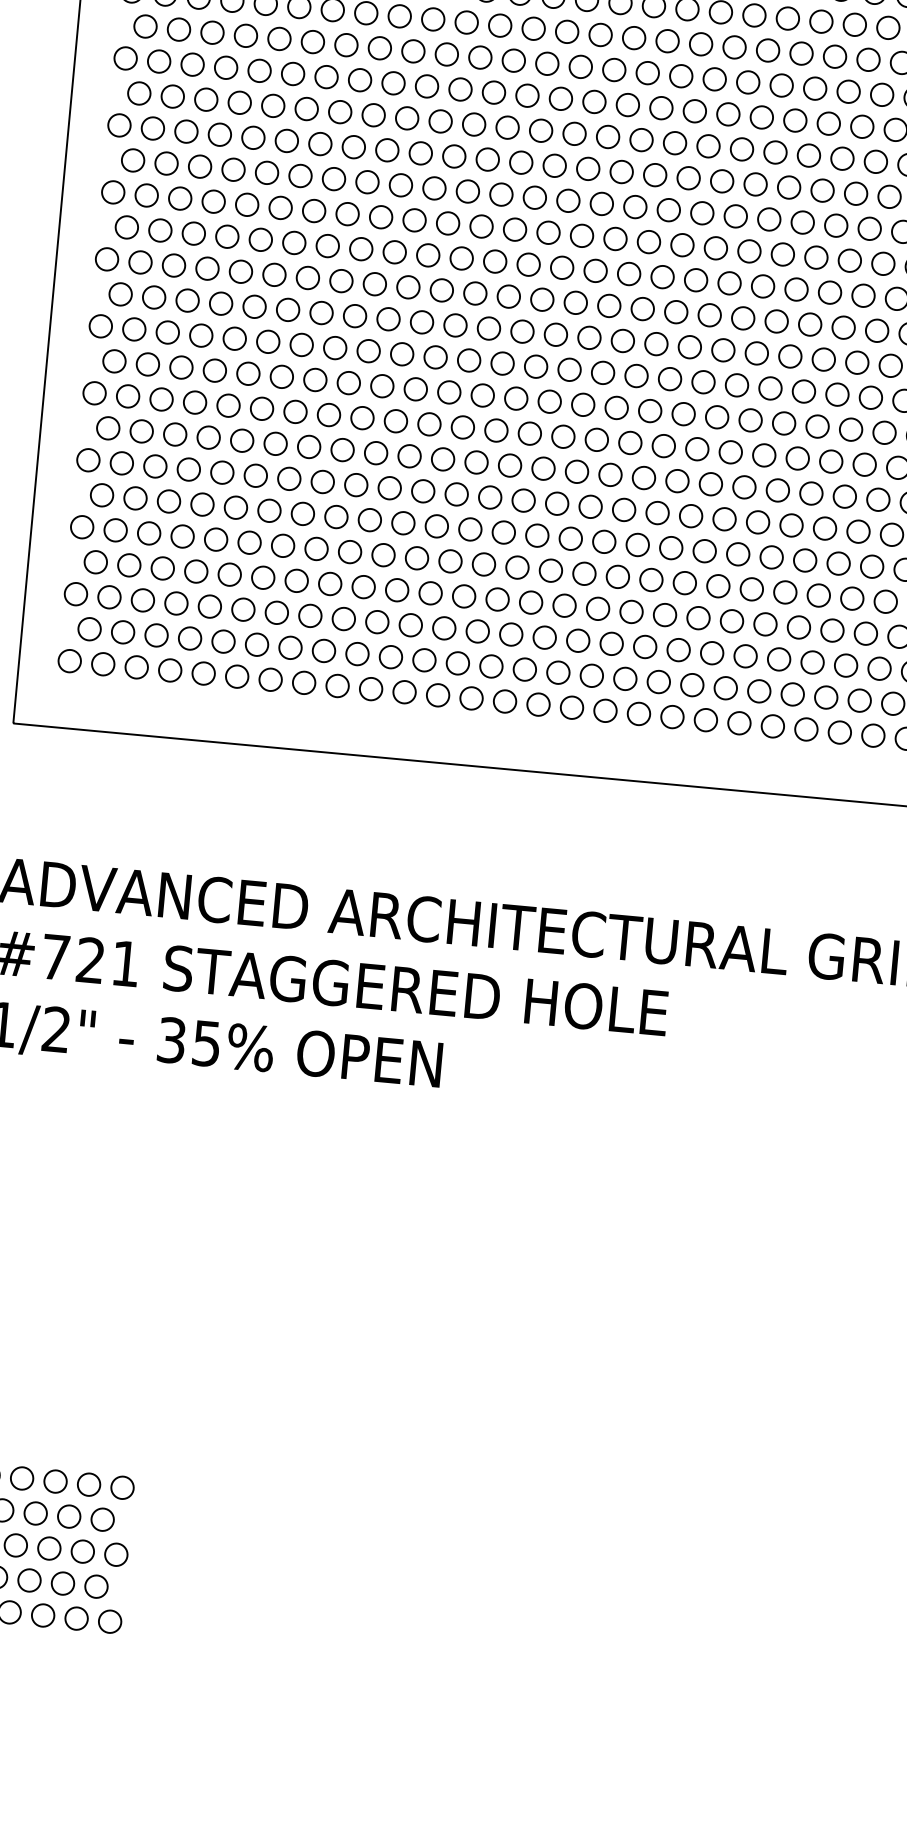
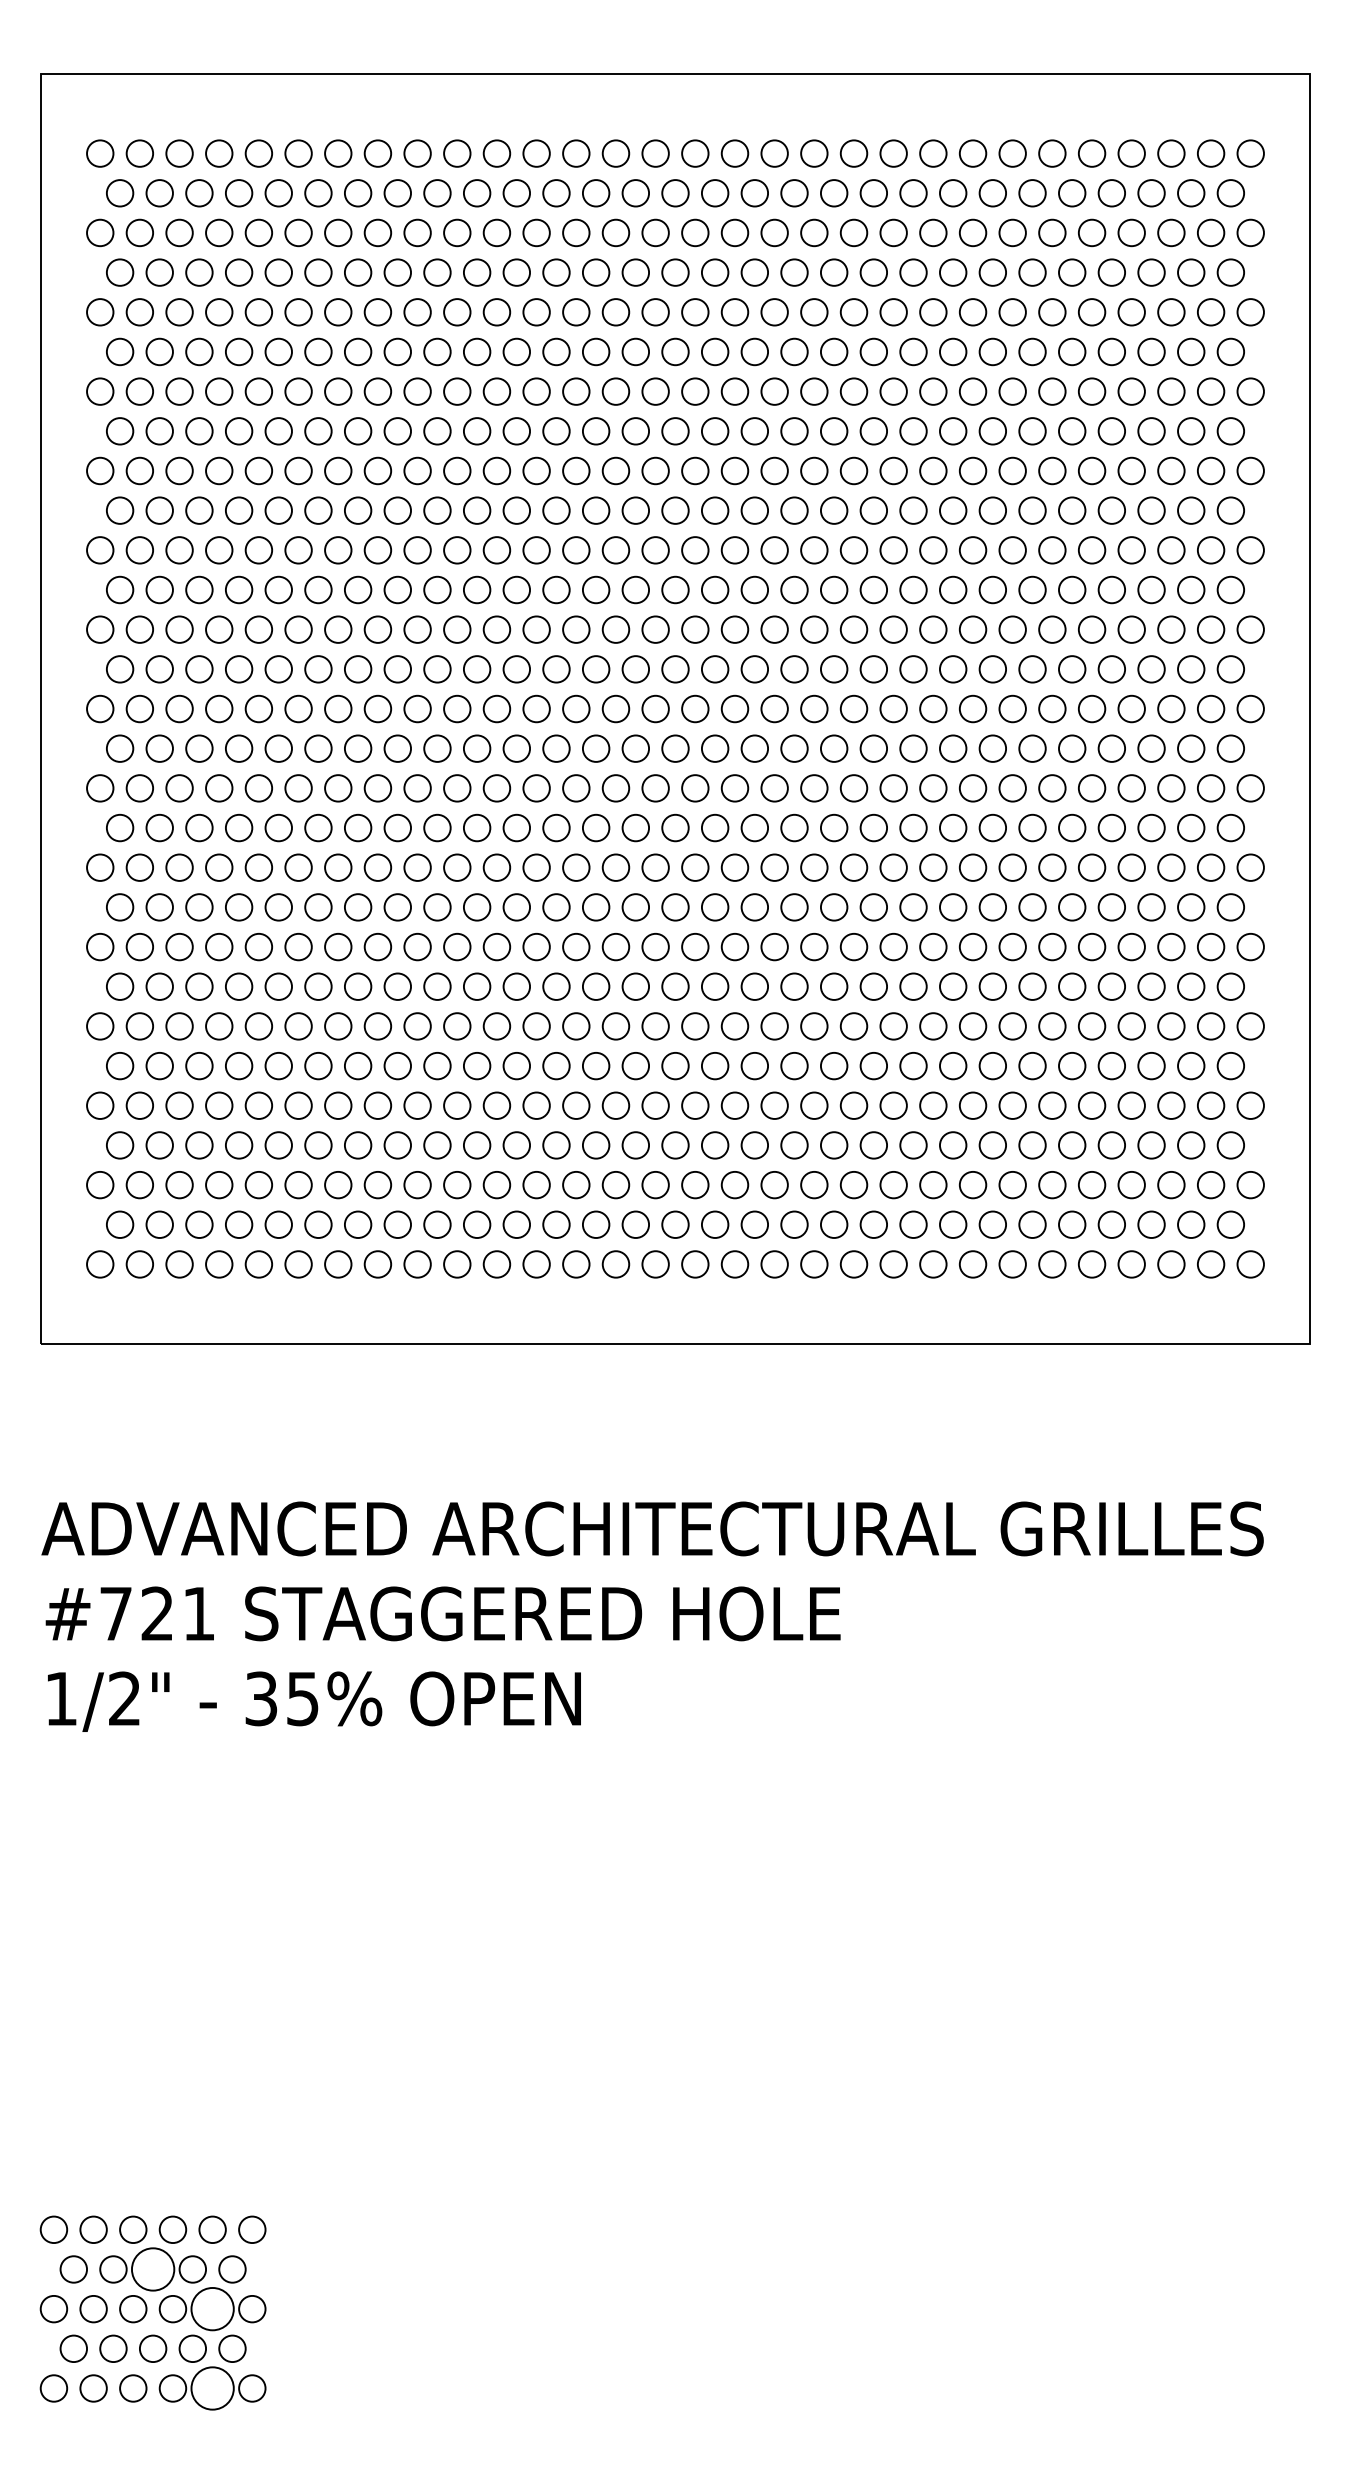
circle: (35, 1513) -> (152, 2269), size x1.6
circle: (82, 1551) -> (212, 2308), size x1.6
circle: (76, 1618) -> (212, 2388), size x1.6

